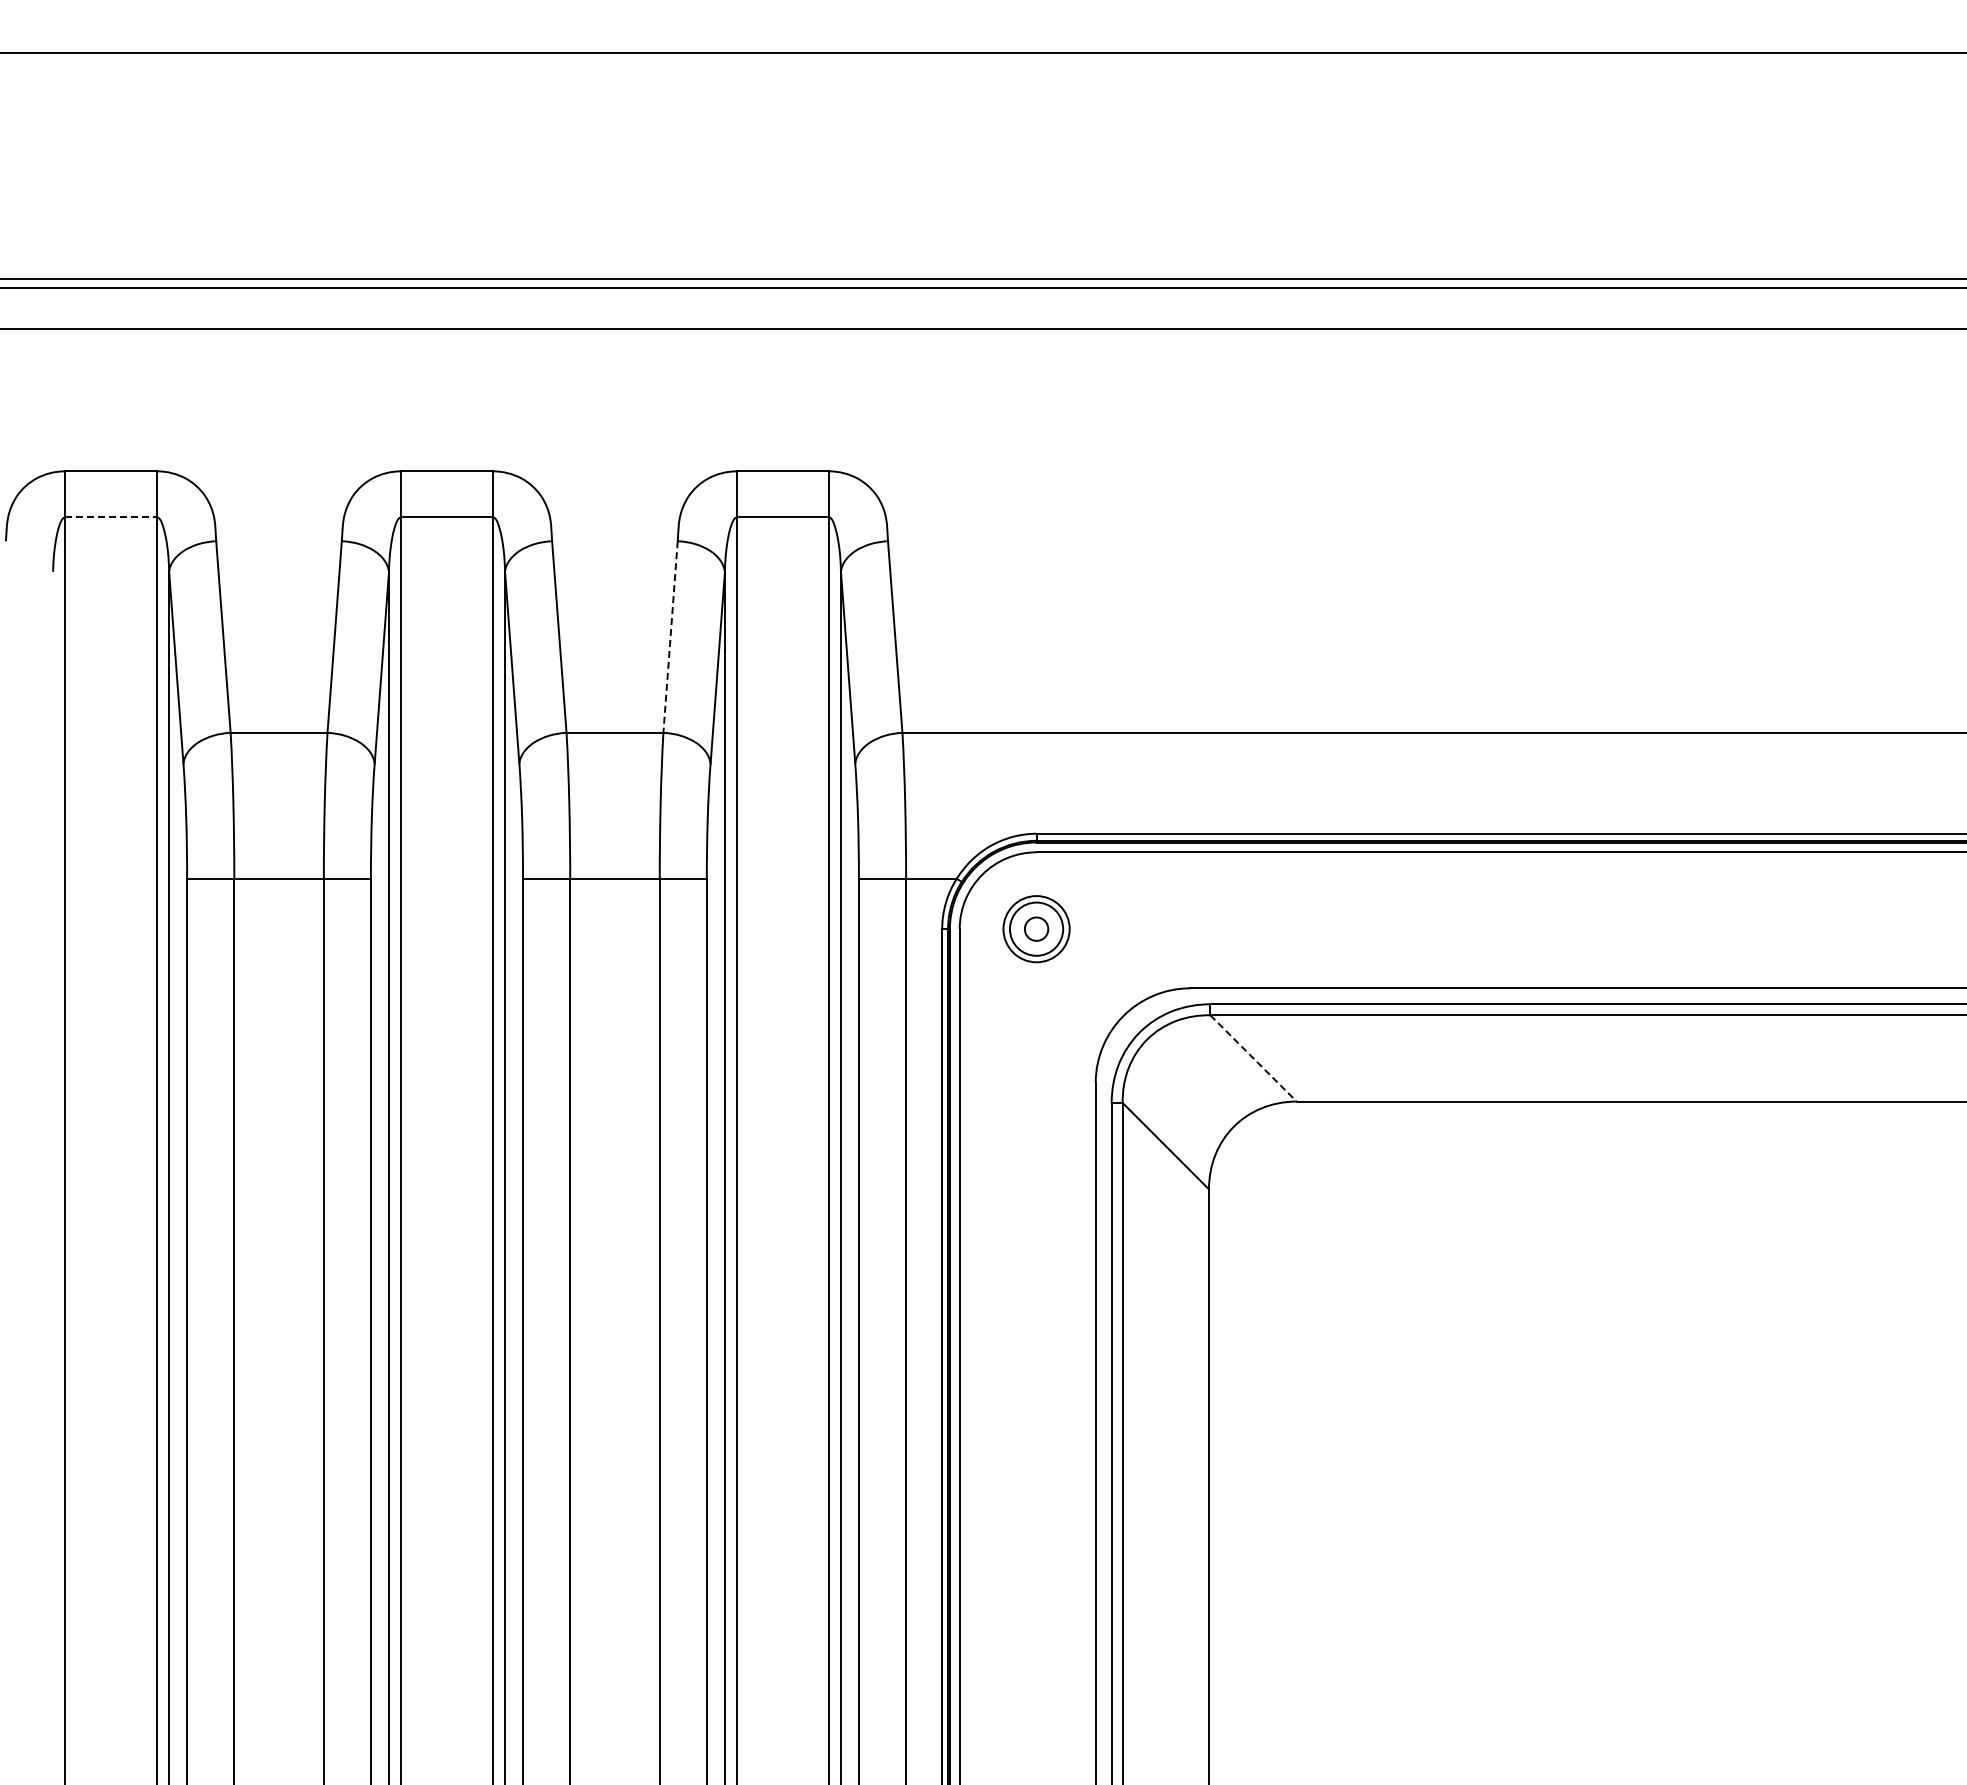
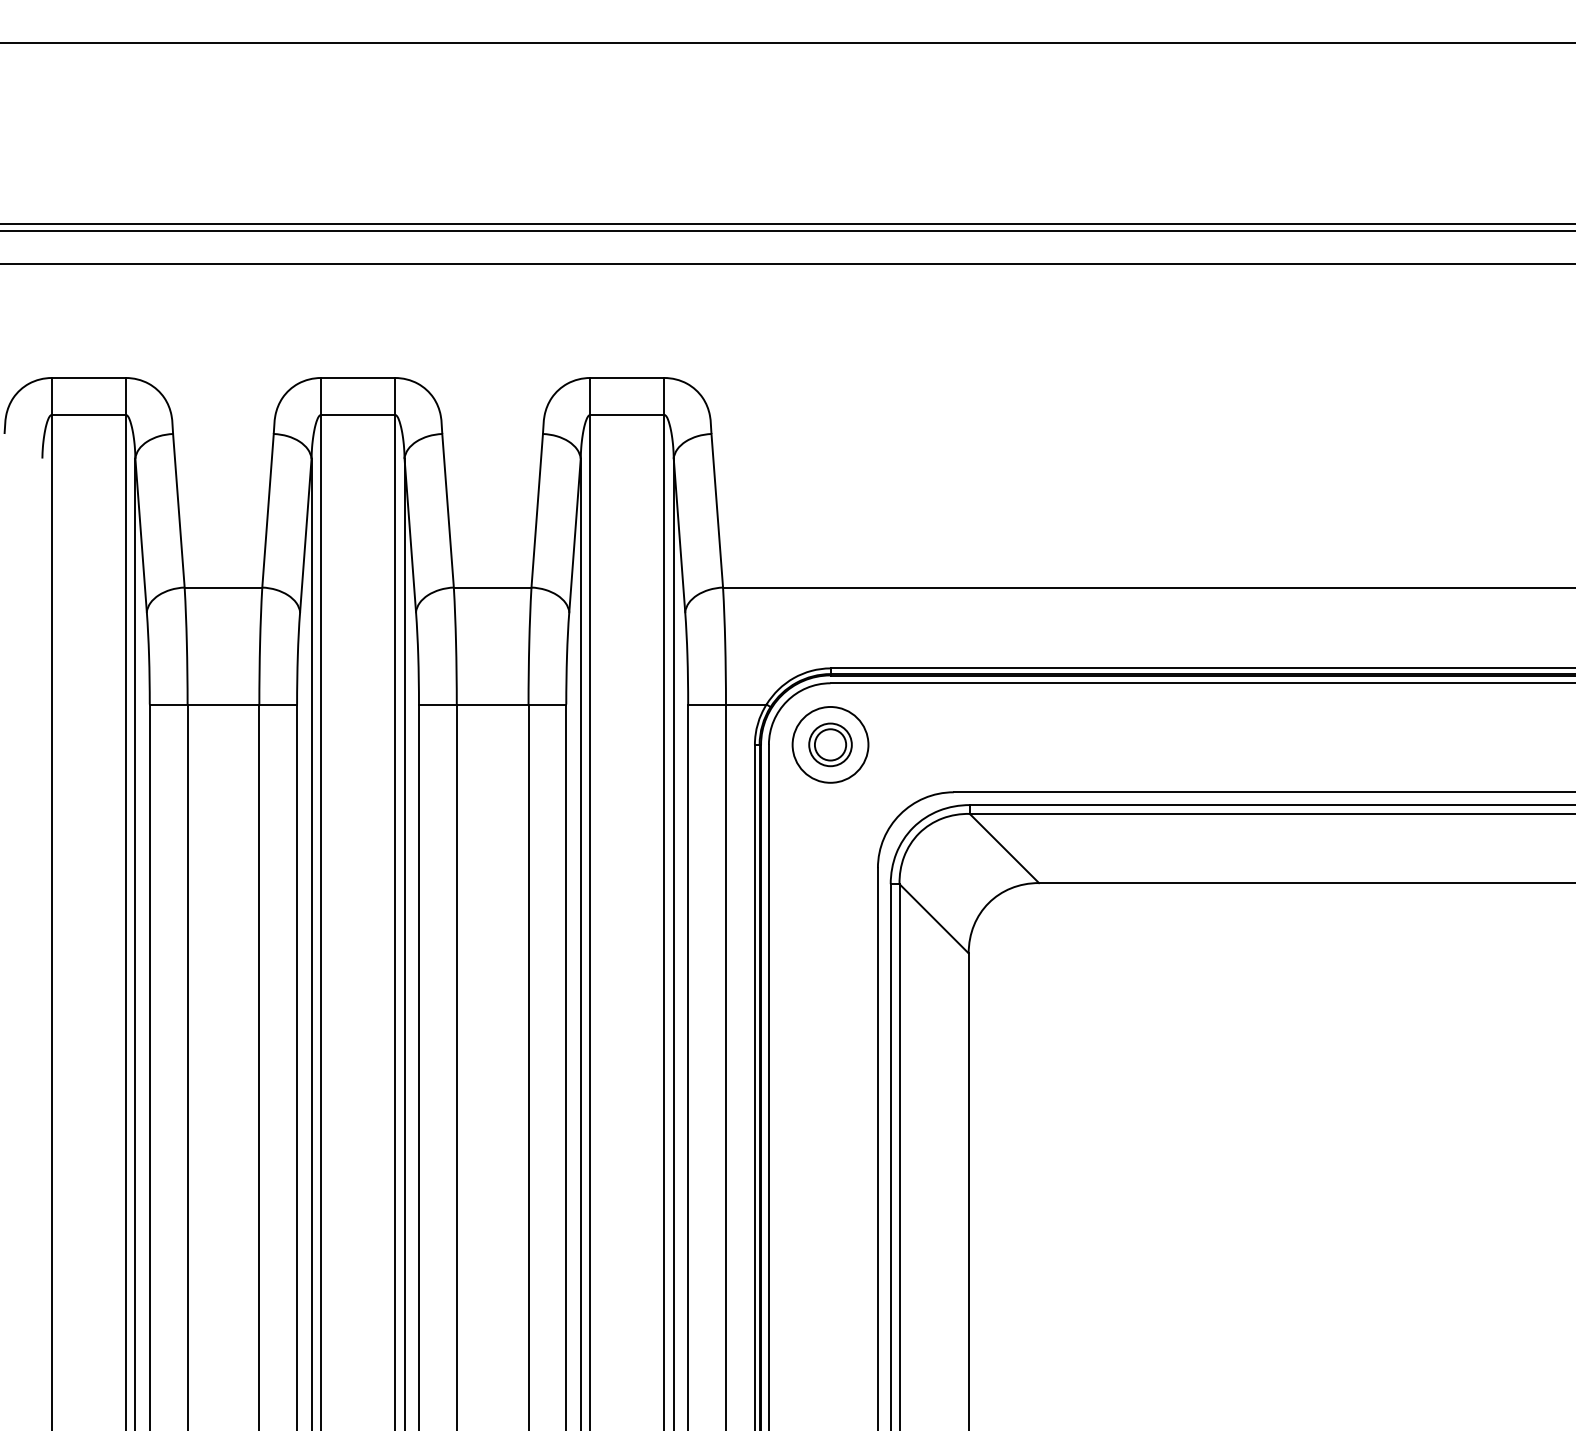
line: (111, 517) -> (89, 414), dashed -> solid
line: (670, 637) -> (537, 511), dashed -> solid
circle: (1036, 928) -> (830, 744), size x1.43
circle: (1036, 928) -> (830, 744), size x1.67
line: (1253, 1058) -> (1004, 848), dashed -> solid

